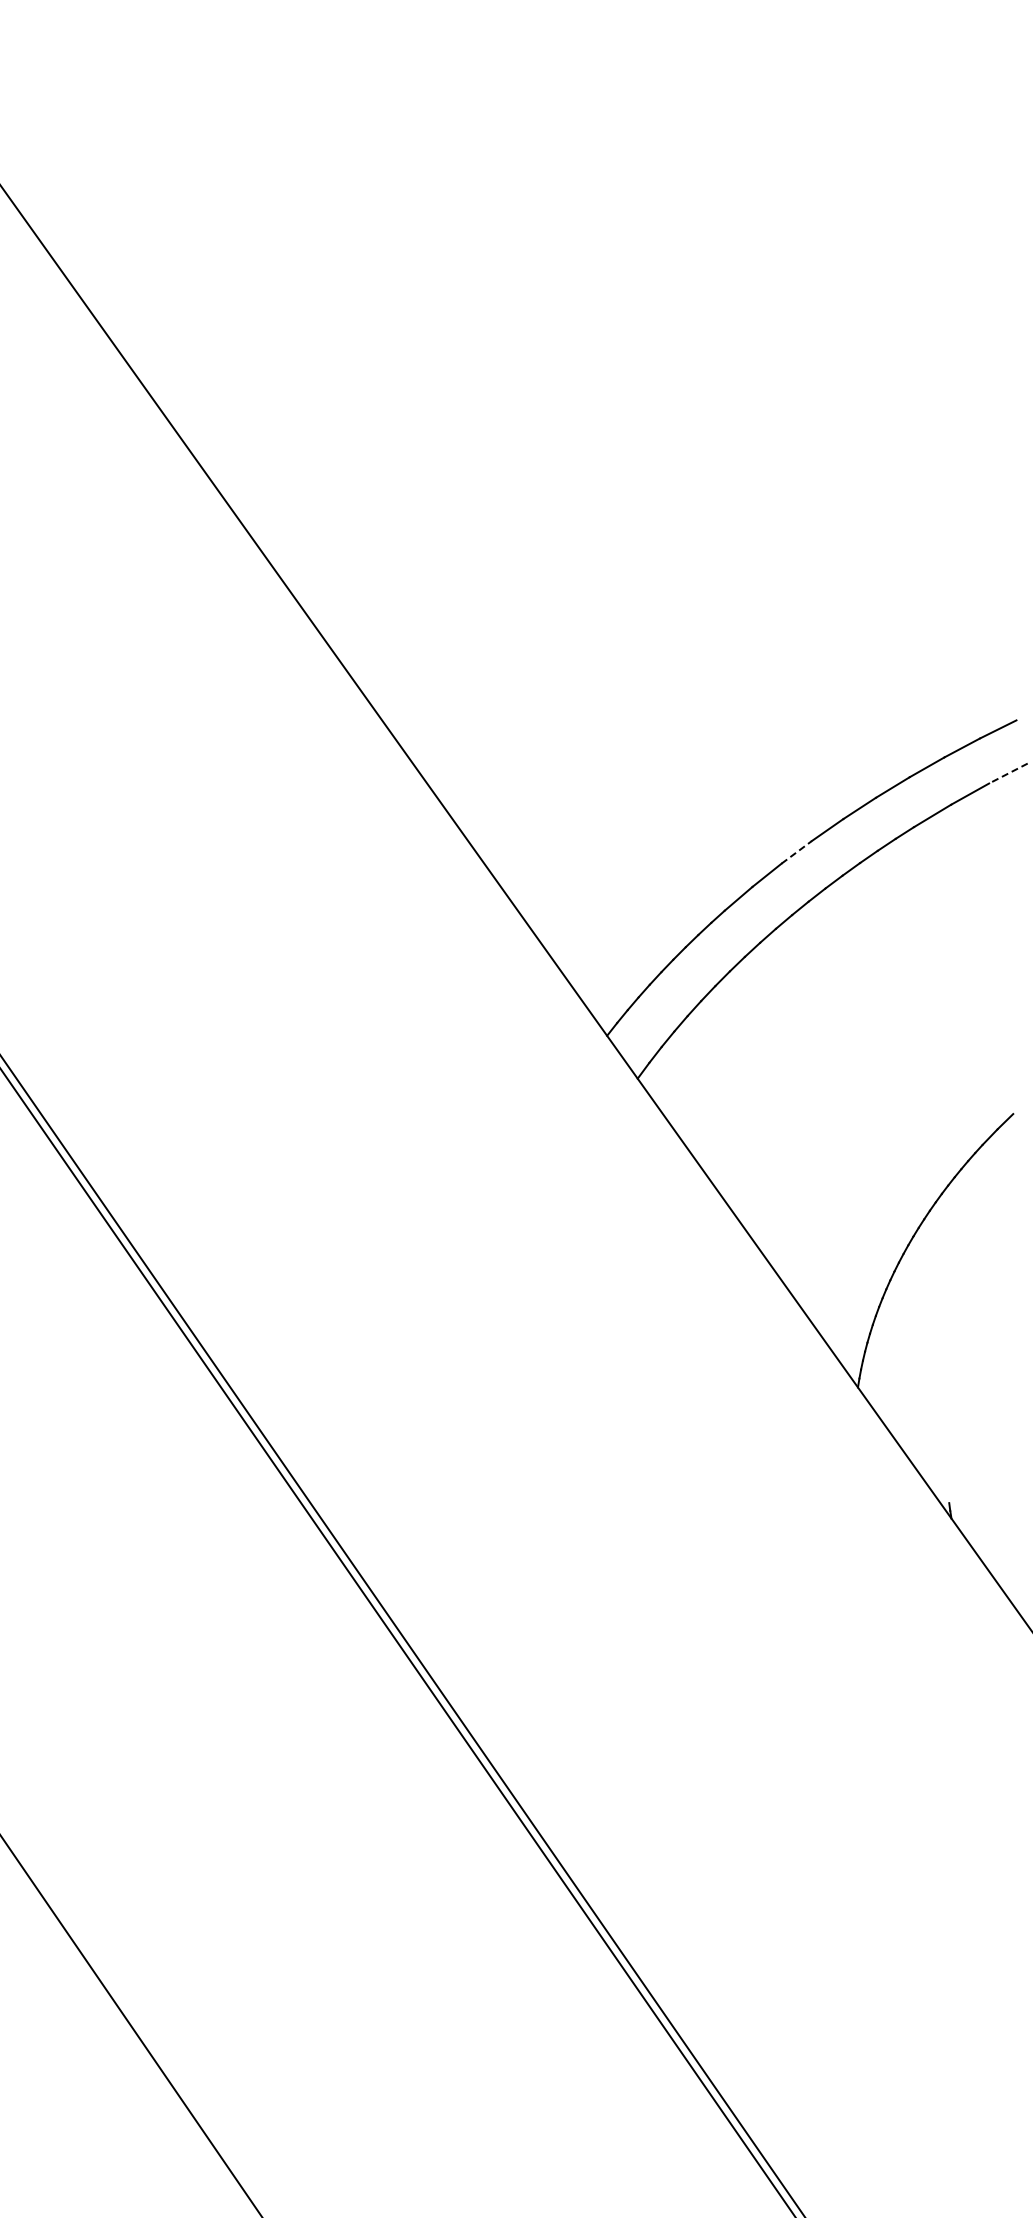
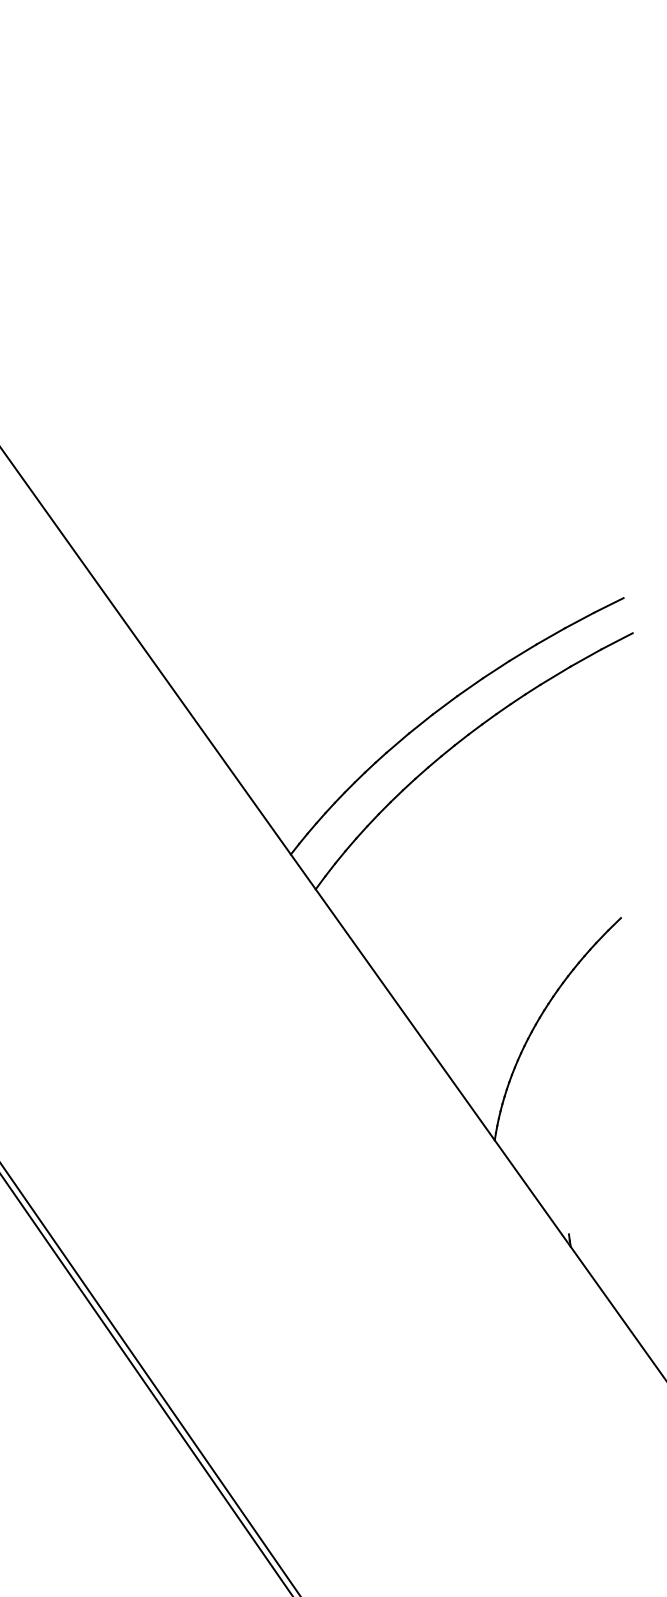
line: (1008, 773) -> (617, 641), dashed -> solid
line: (796, 852) -> (444, 705), dashed -> solid

